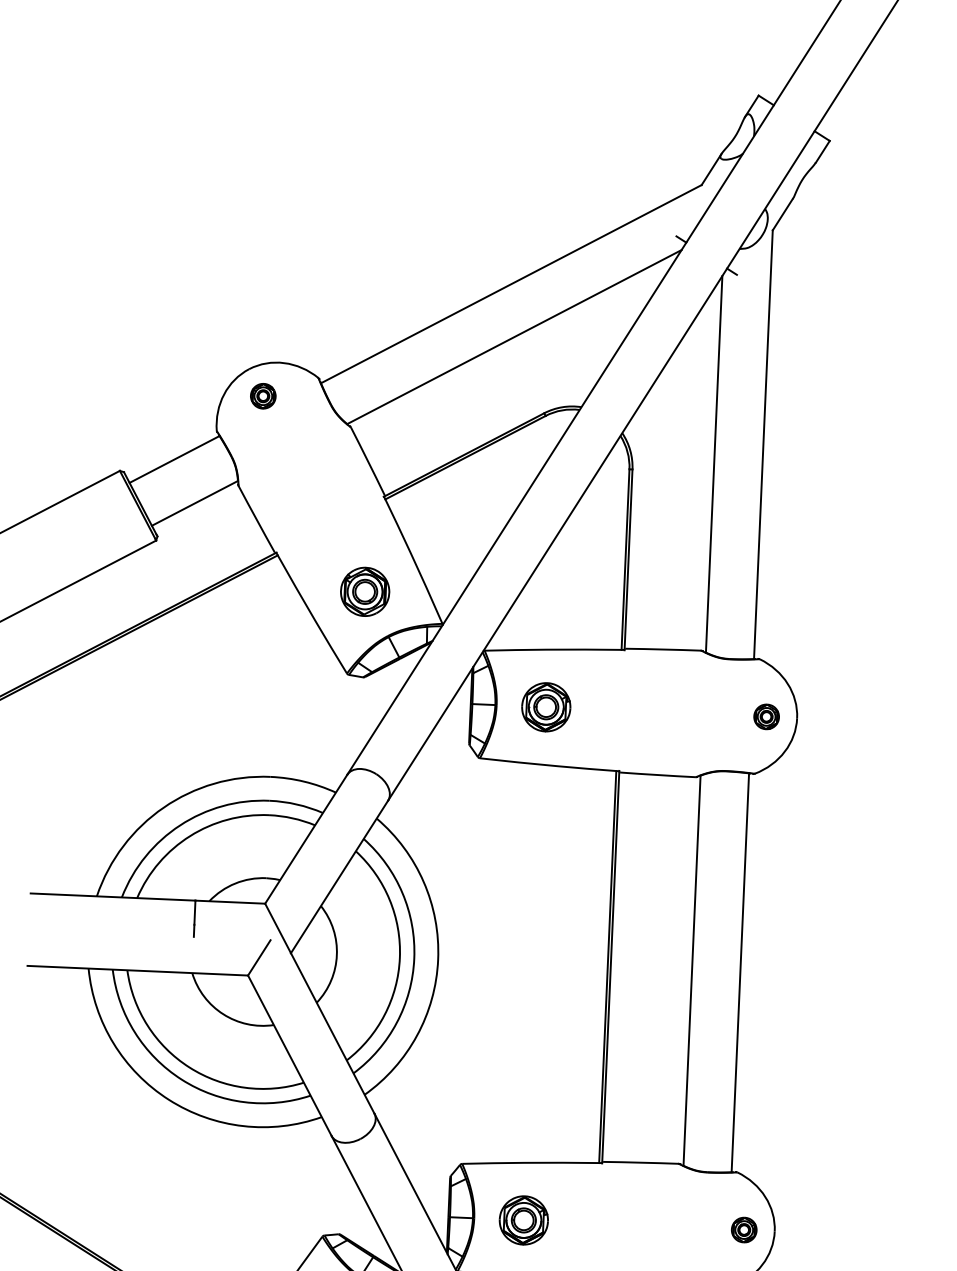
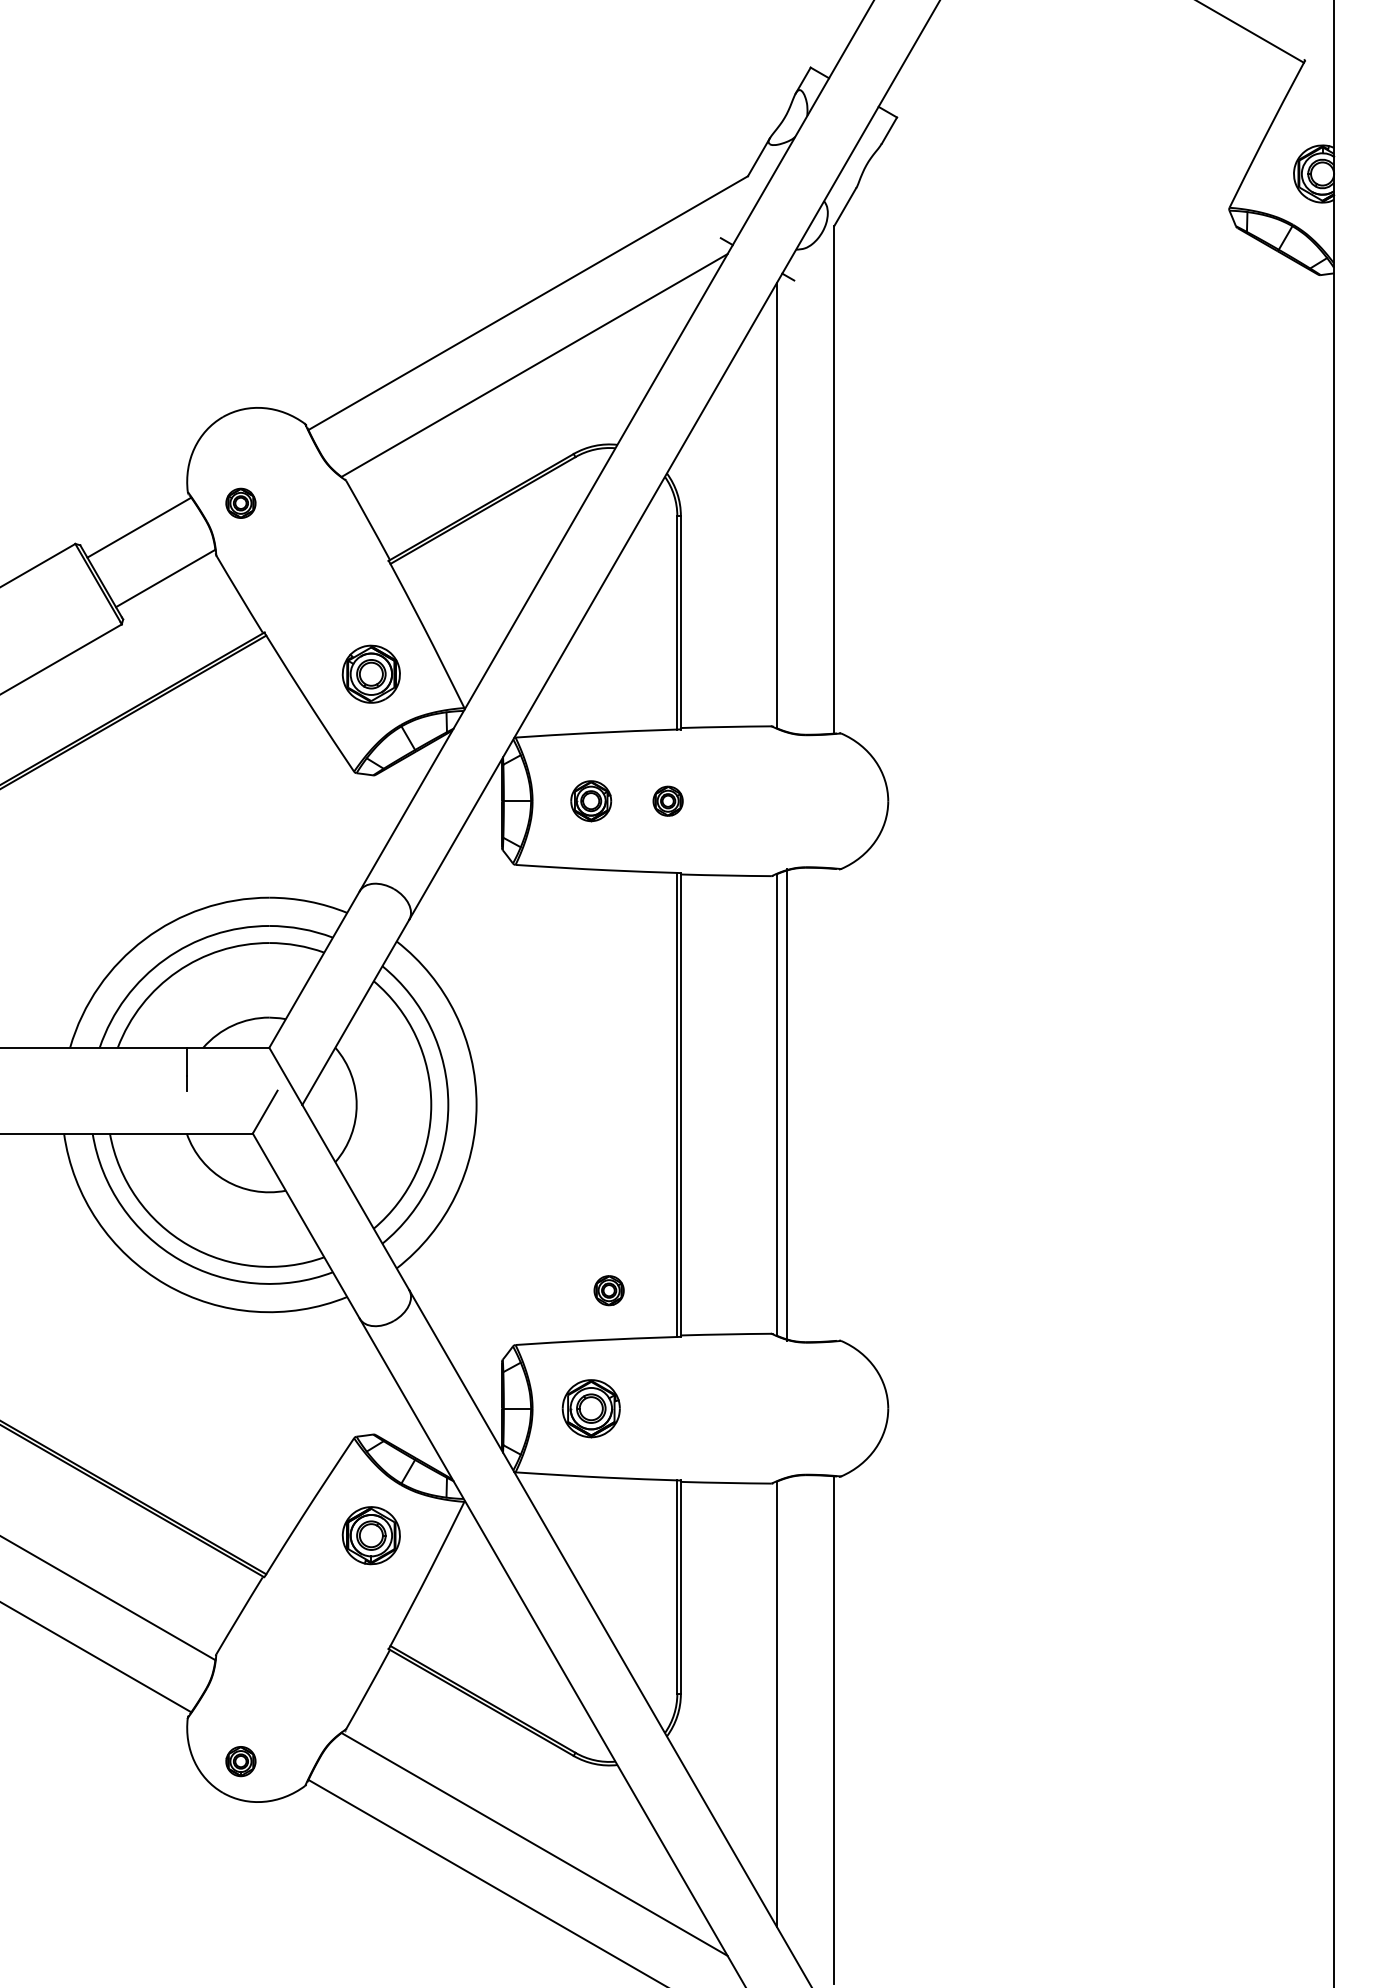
part: (262, 395) -> (240, 502), moved
part: (545, 706) -> (590, 800), size x0.7
part: (766, 716) -> (667, 800), moved
line: (740, 972) -> (787, 1104), moved
part: (743, 1229) -> (608, 1290), moved

